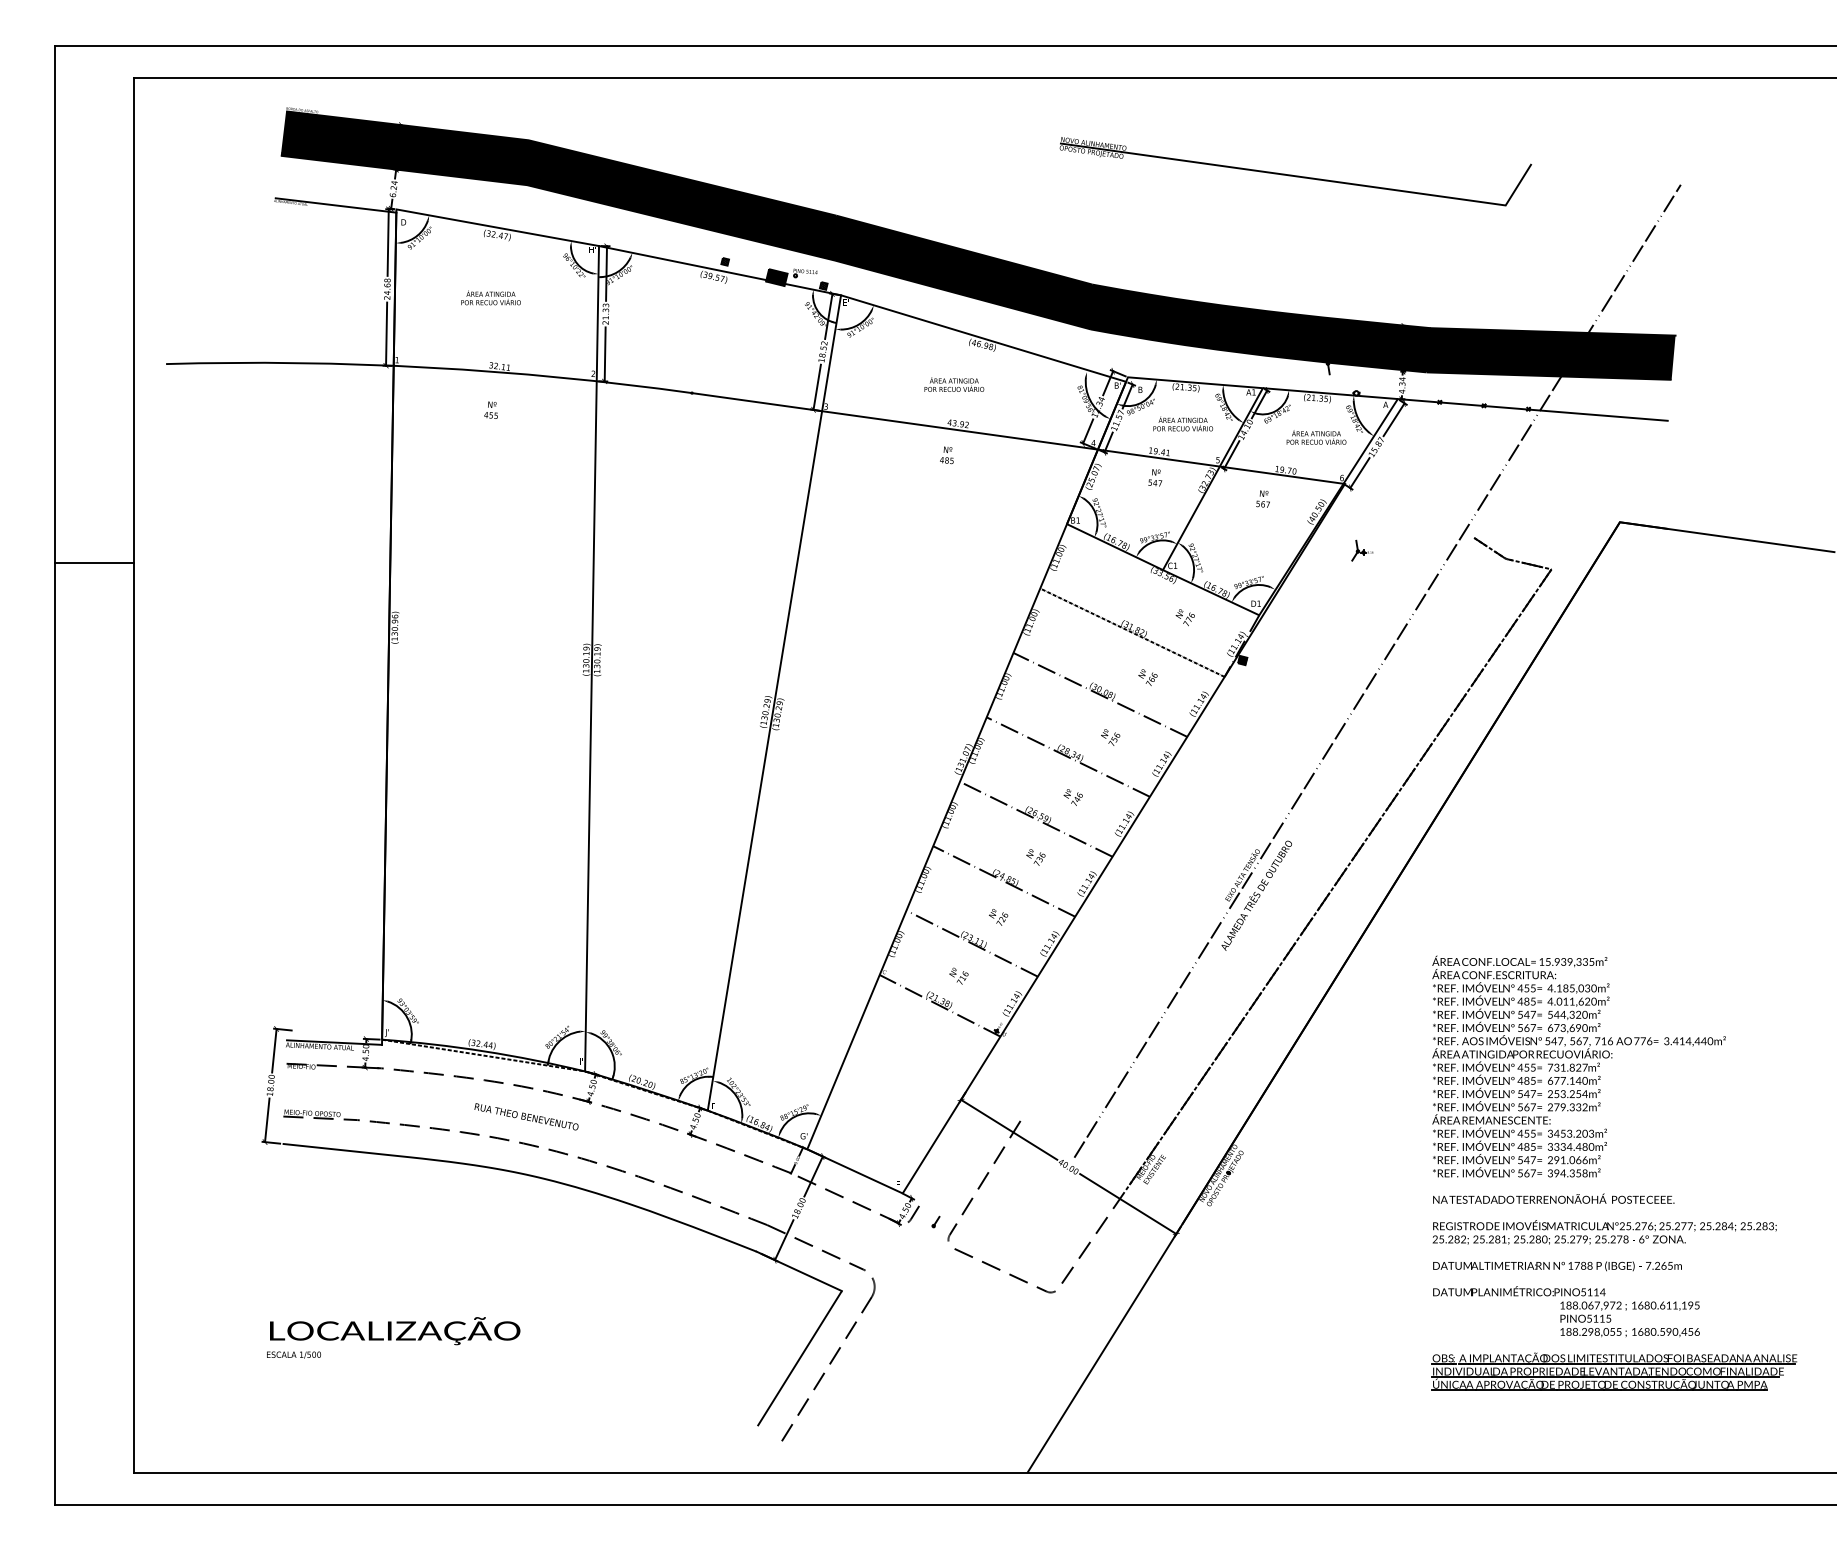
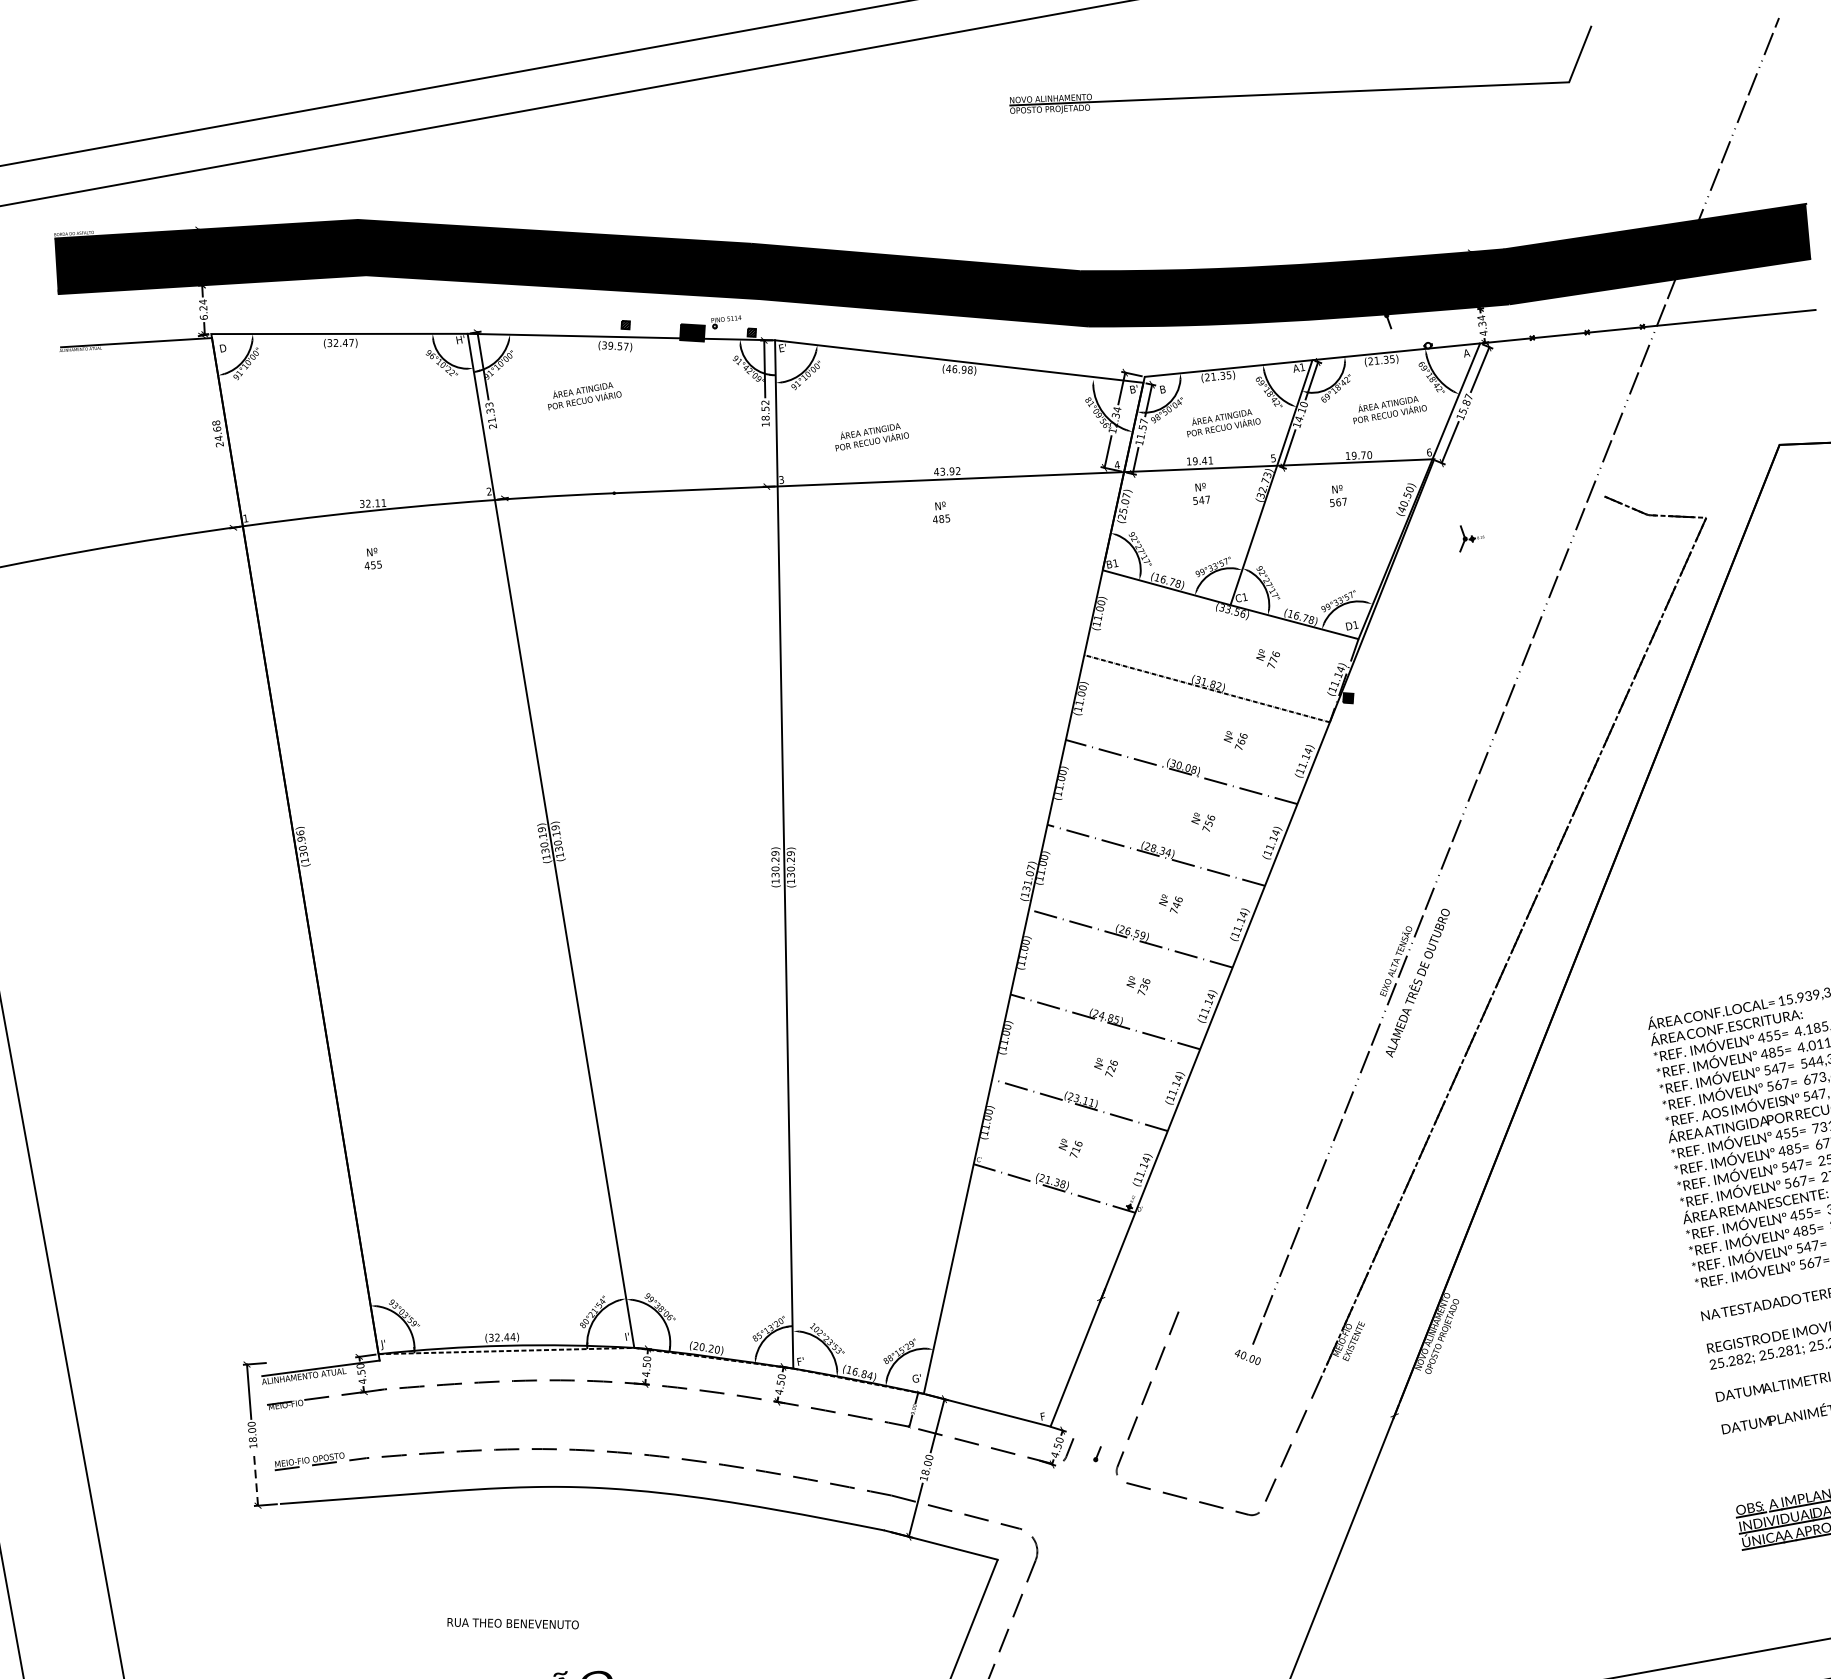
line: (387, 242) -> (207, 376), removed
text: (490, 297) -> (583, 394), moved
line: (386, 333) -> (226, 488), removed
line: (604, 354) -> (498, 465), removed
text: (954, 384) -> (871, 435), moved
line: (816, 386) -> (765, 457), removed
text: (526, 1116) -> (512, 1623), moved
line: (267, 1120) -> (256, 1478), solid -> dashed
line: (1009, 1129) -> (1167, 1324), removed
line: (1128, 1204) -> (1329, 1389), removed

